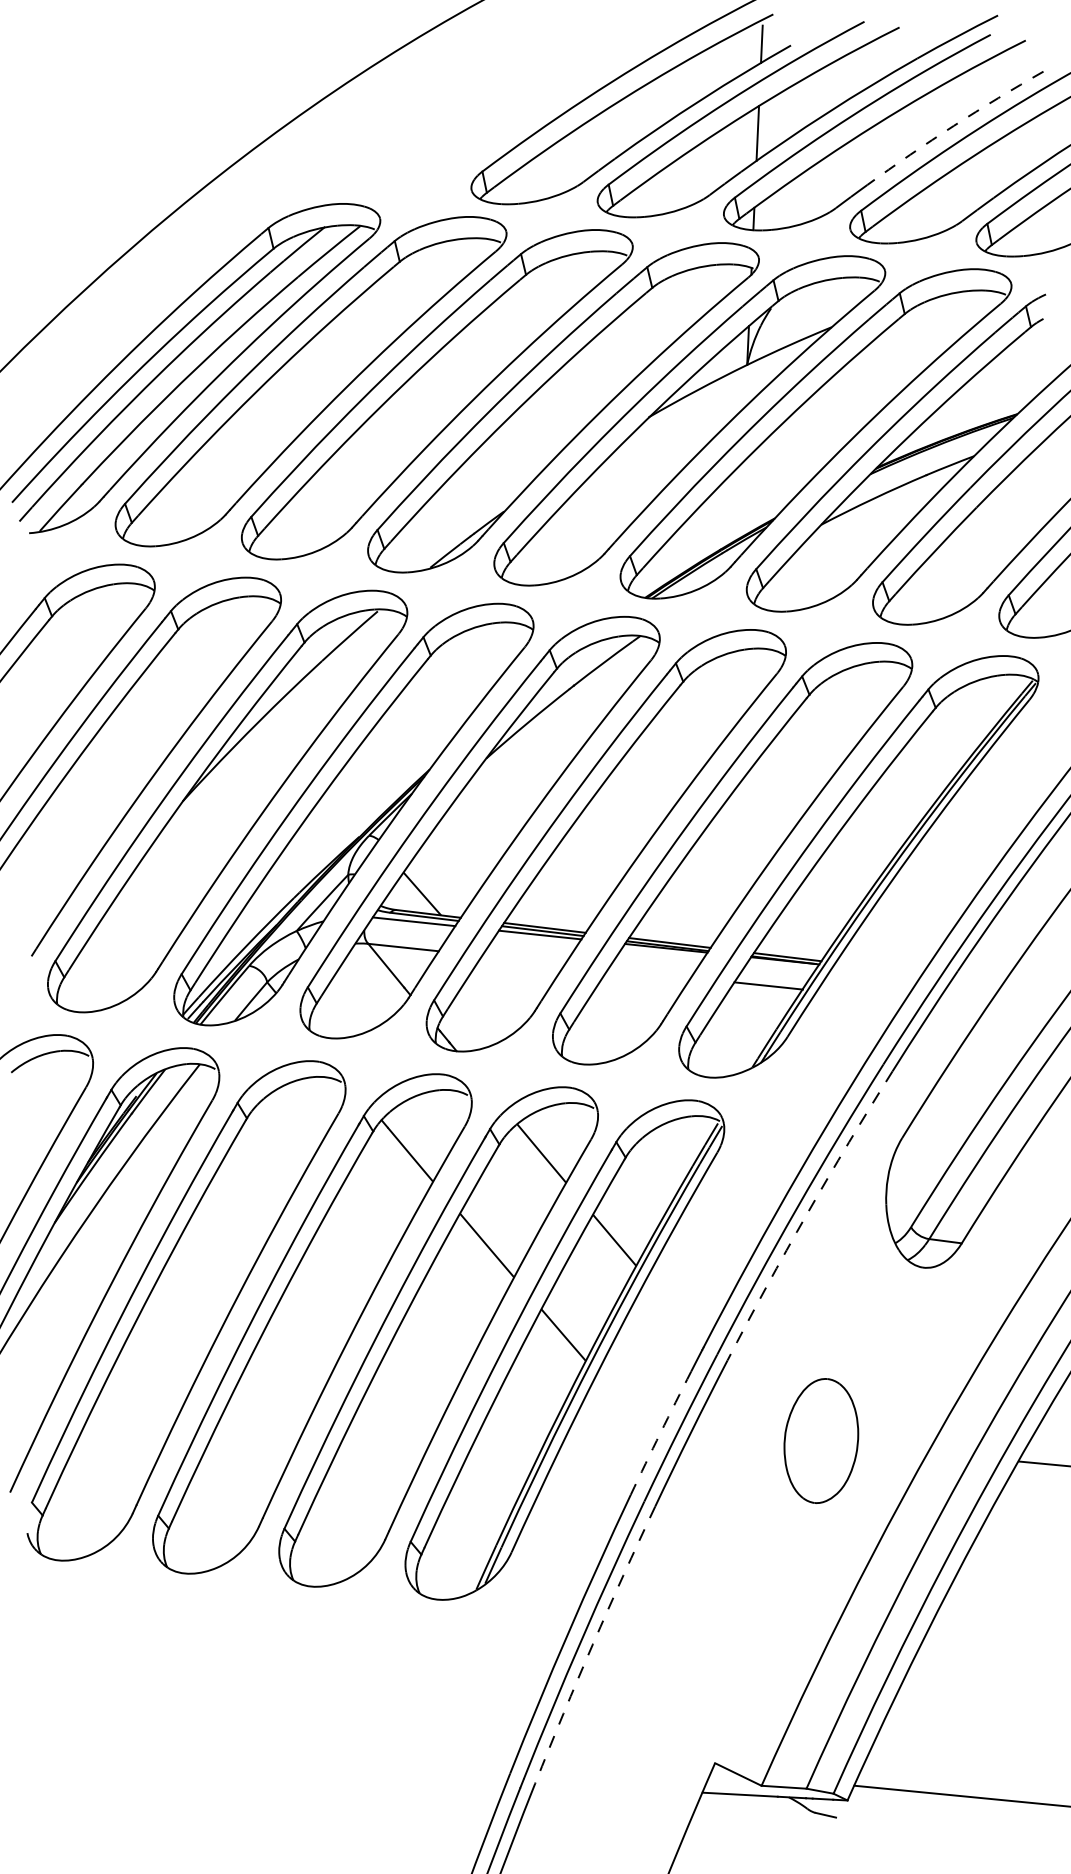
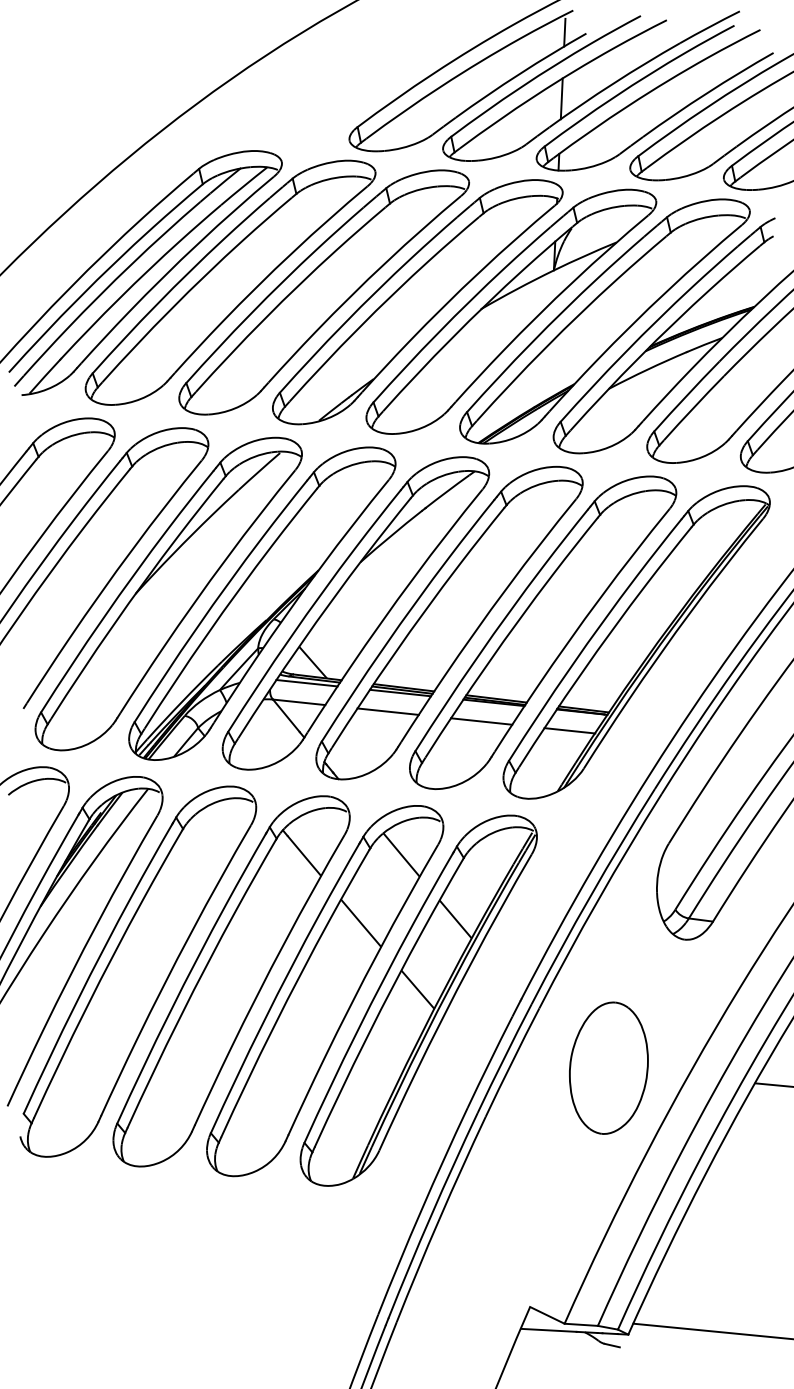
arc: (954, 126) -> (707, 93), dashed -> solid
line: (522, 959) -> (387, 711), added
line: (649, 973) -> (481, 721), added
arc: (807, 1213) -> (598, 899), dashed -> solid
arc: (660, 1433) -> (489, 1062), dashed -> solid
part: (820, 1440) -> (608, 1067), size x1.43
arc: (592, 1643) -> (439, 1218), dashed -> solid

